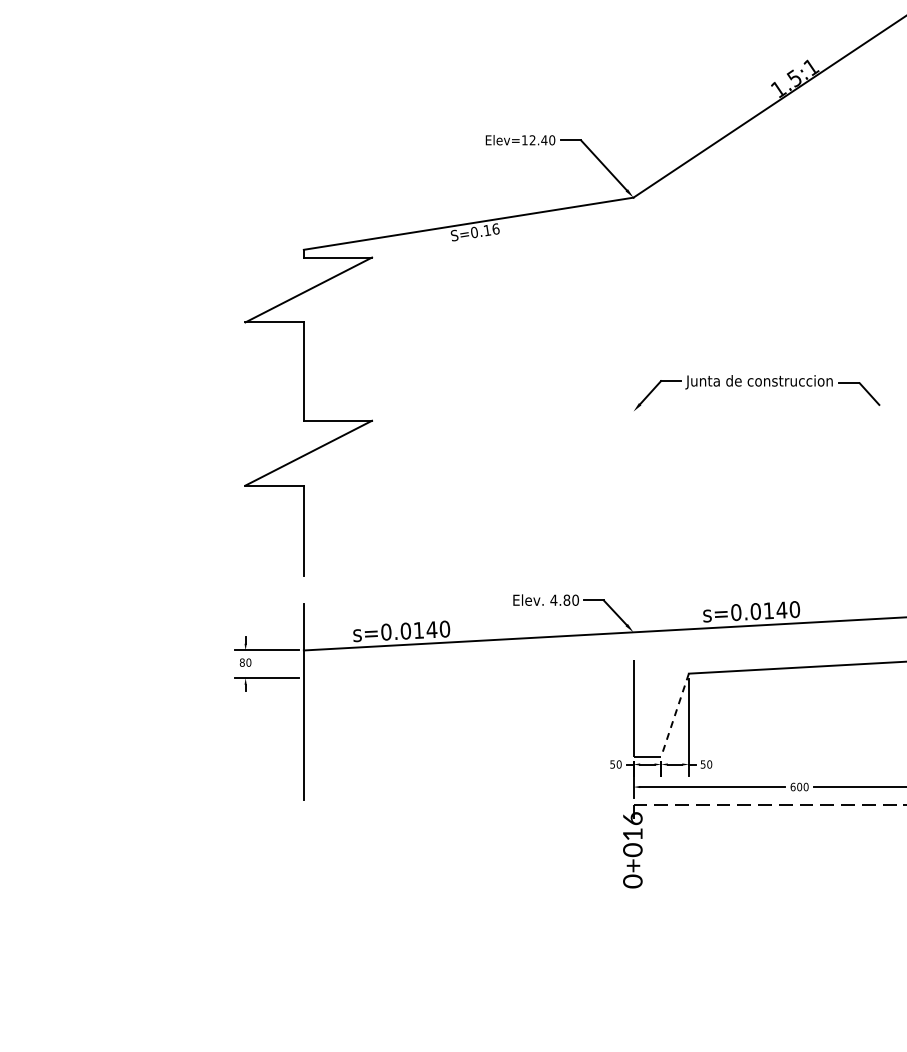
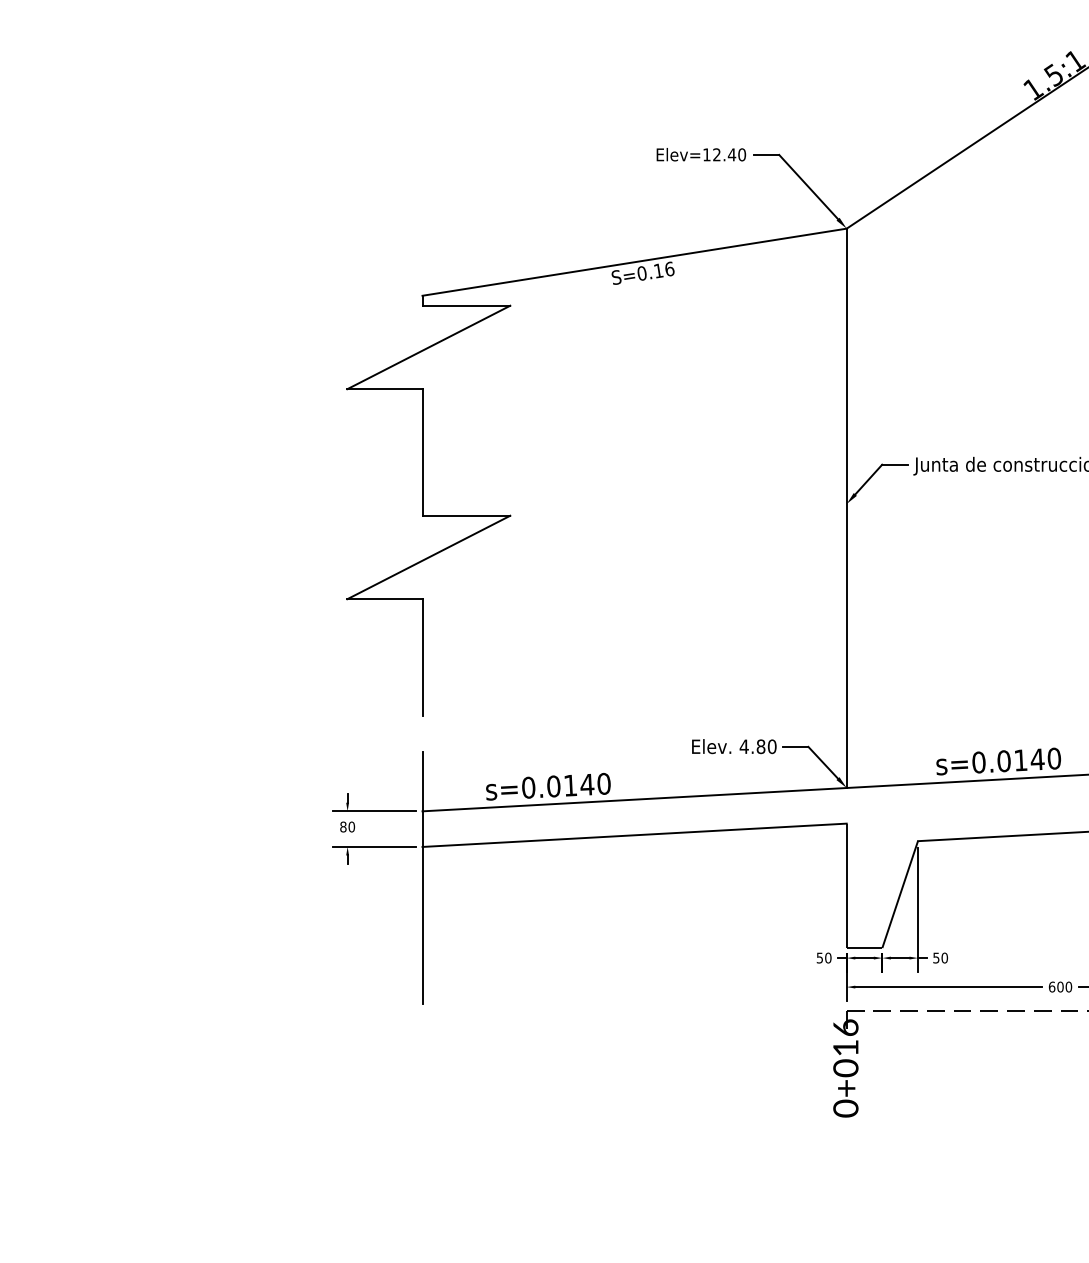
line: (633, 414) -> (846, 507), added
line: (468, 669) -> (634, 835), added
line: (675, 715) -> (900, 895), dashed -> solid

